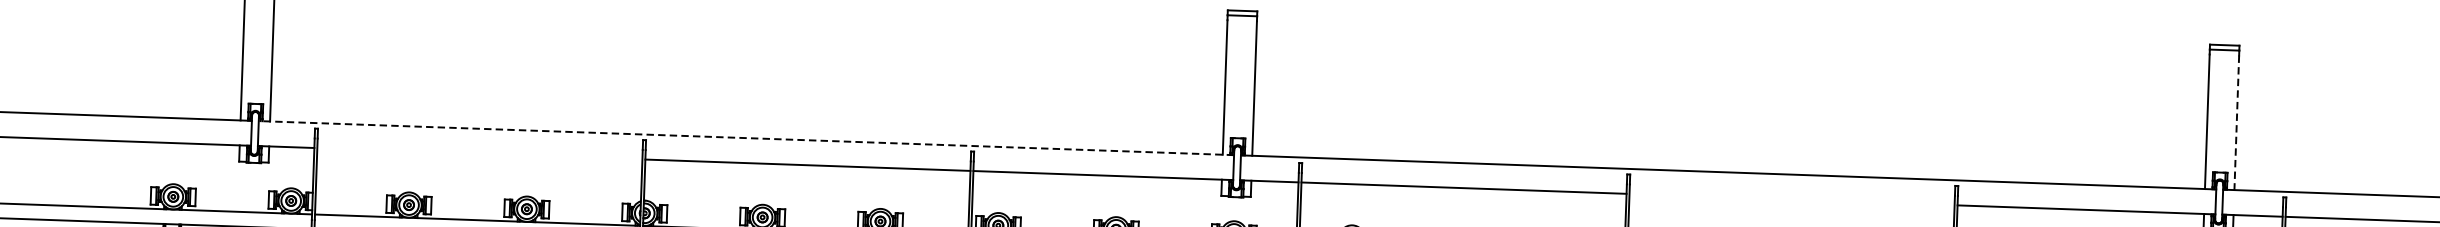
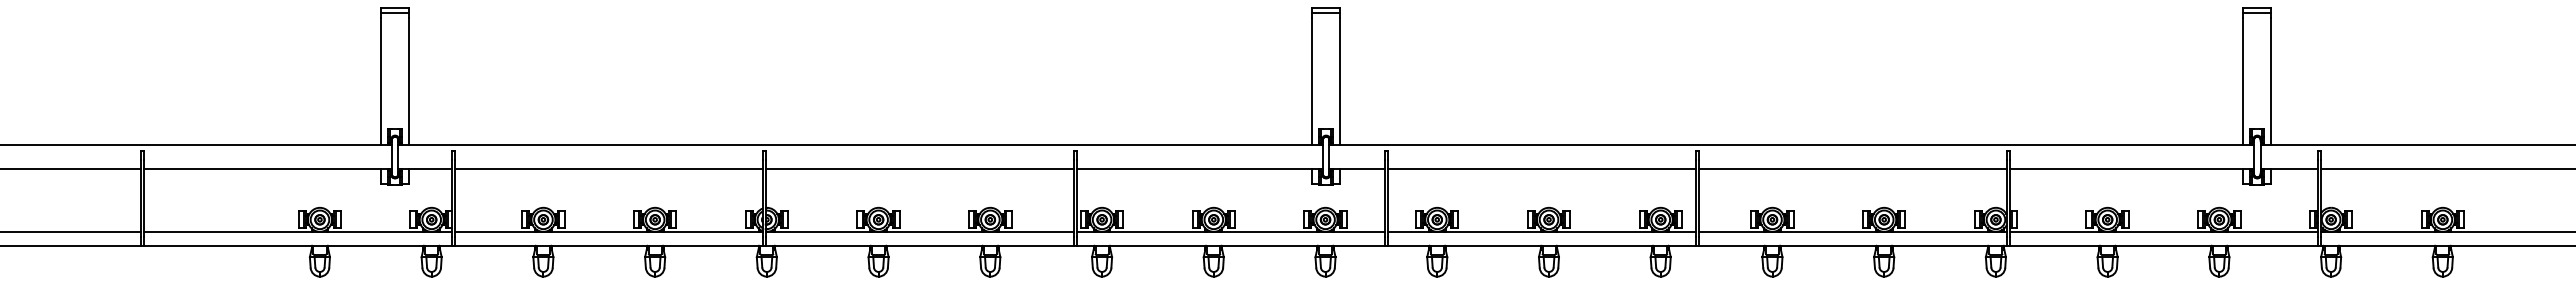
line: (2237, 122) -> (2271, 81), dashed -> solid
line: (746, 138) -> (860, 145), dashed -> solid
line: (479, 153) -> (608, 168), added
line: (1791, 199) -> (1852, 168), added

